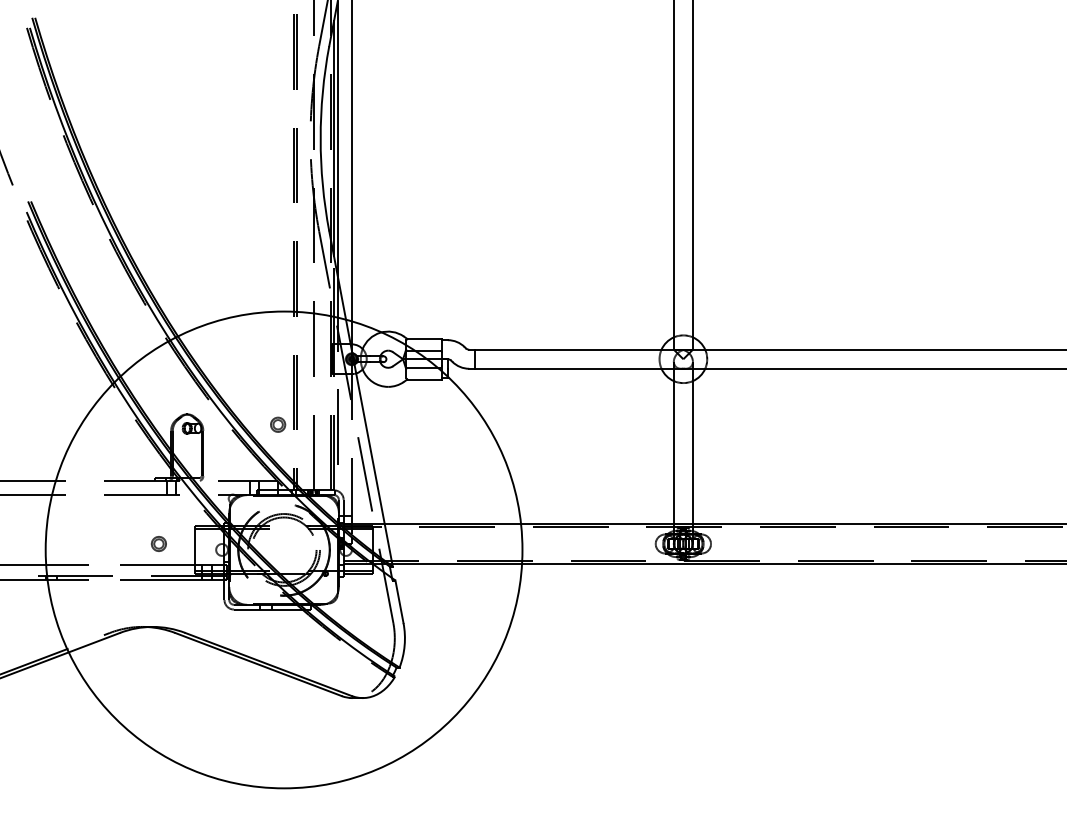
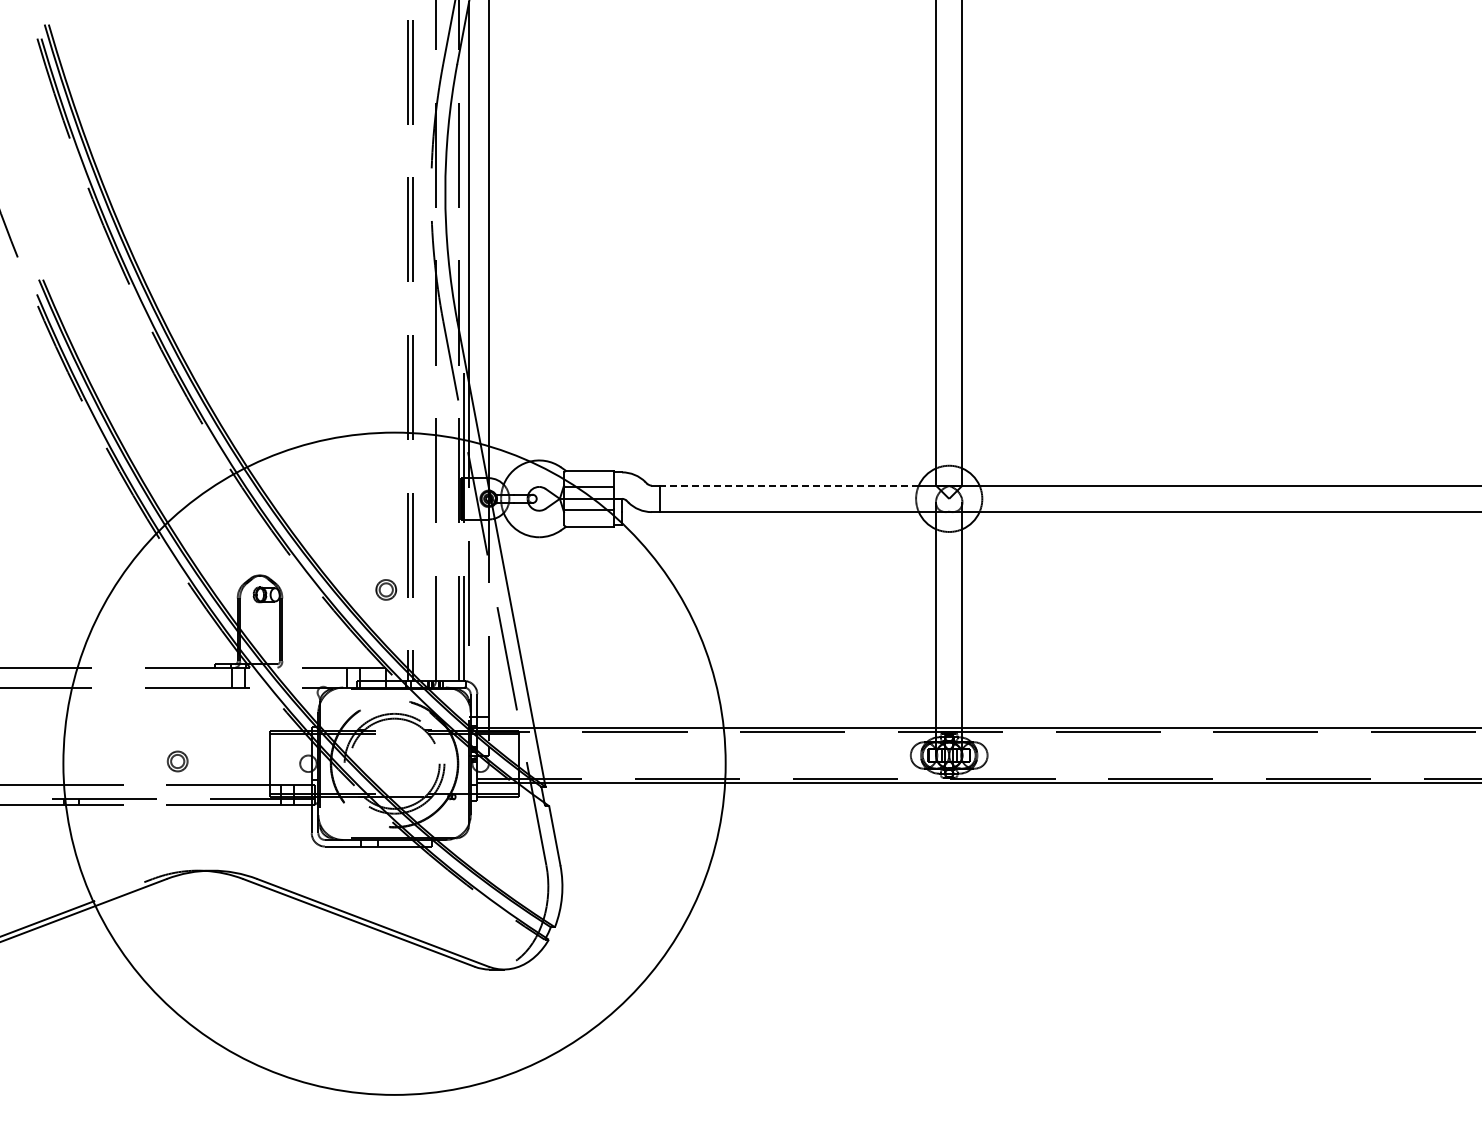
line: (333, 138) -> (463, 192), removed
line: (567, 349) -> (788, 485), solid -> dashed
part: (158, 544) -> (177, 761), moved

